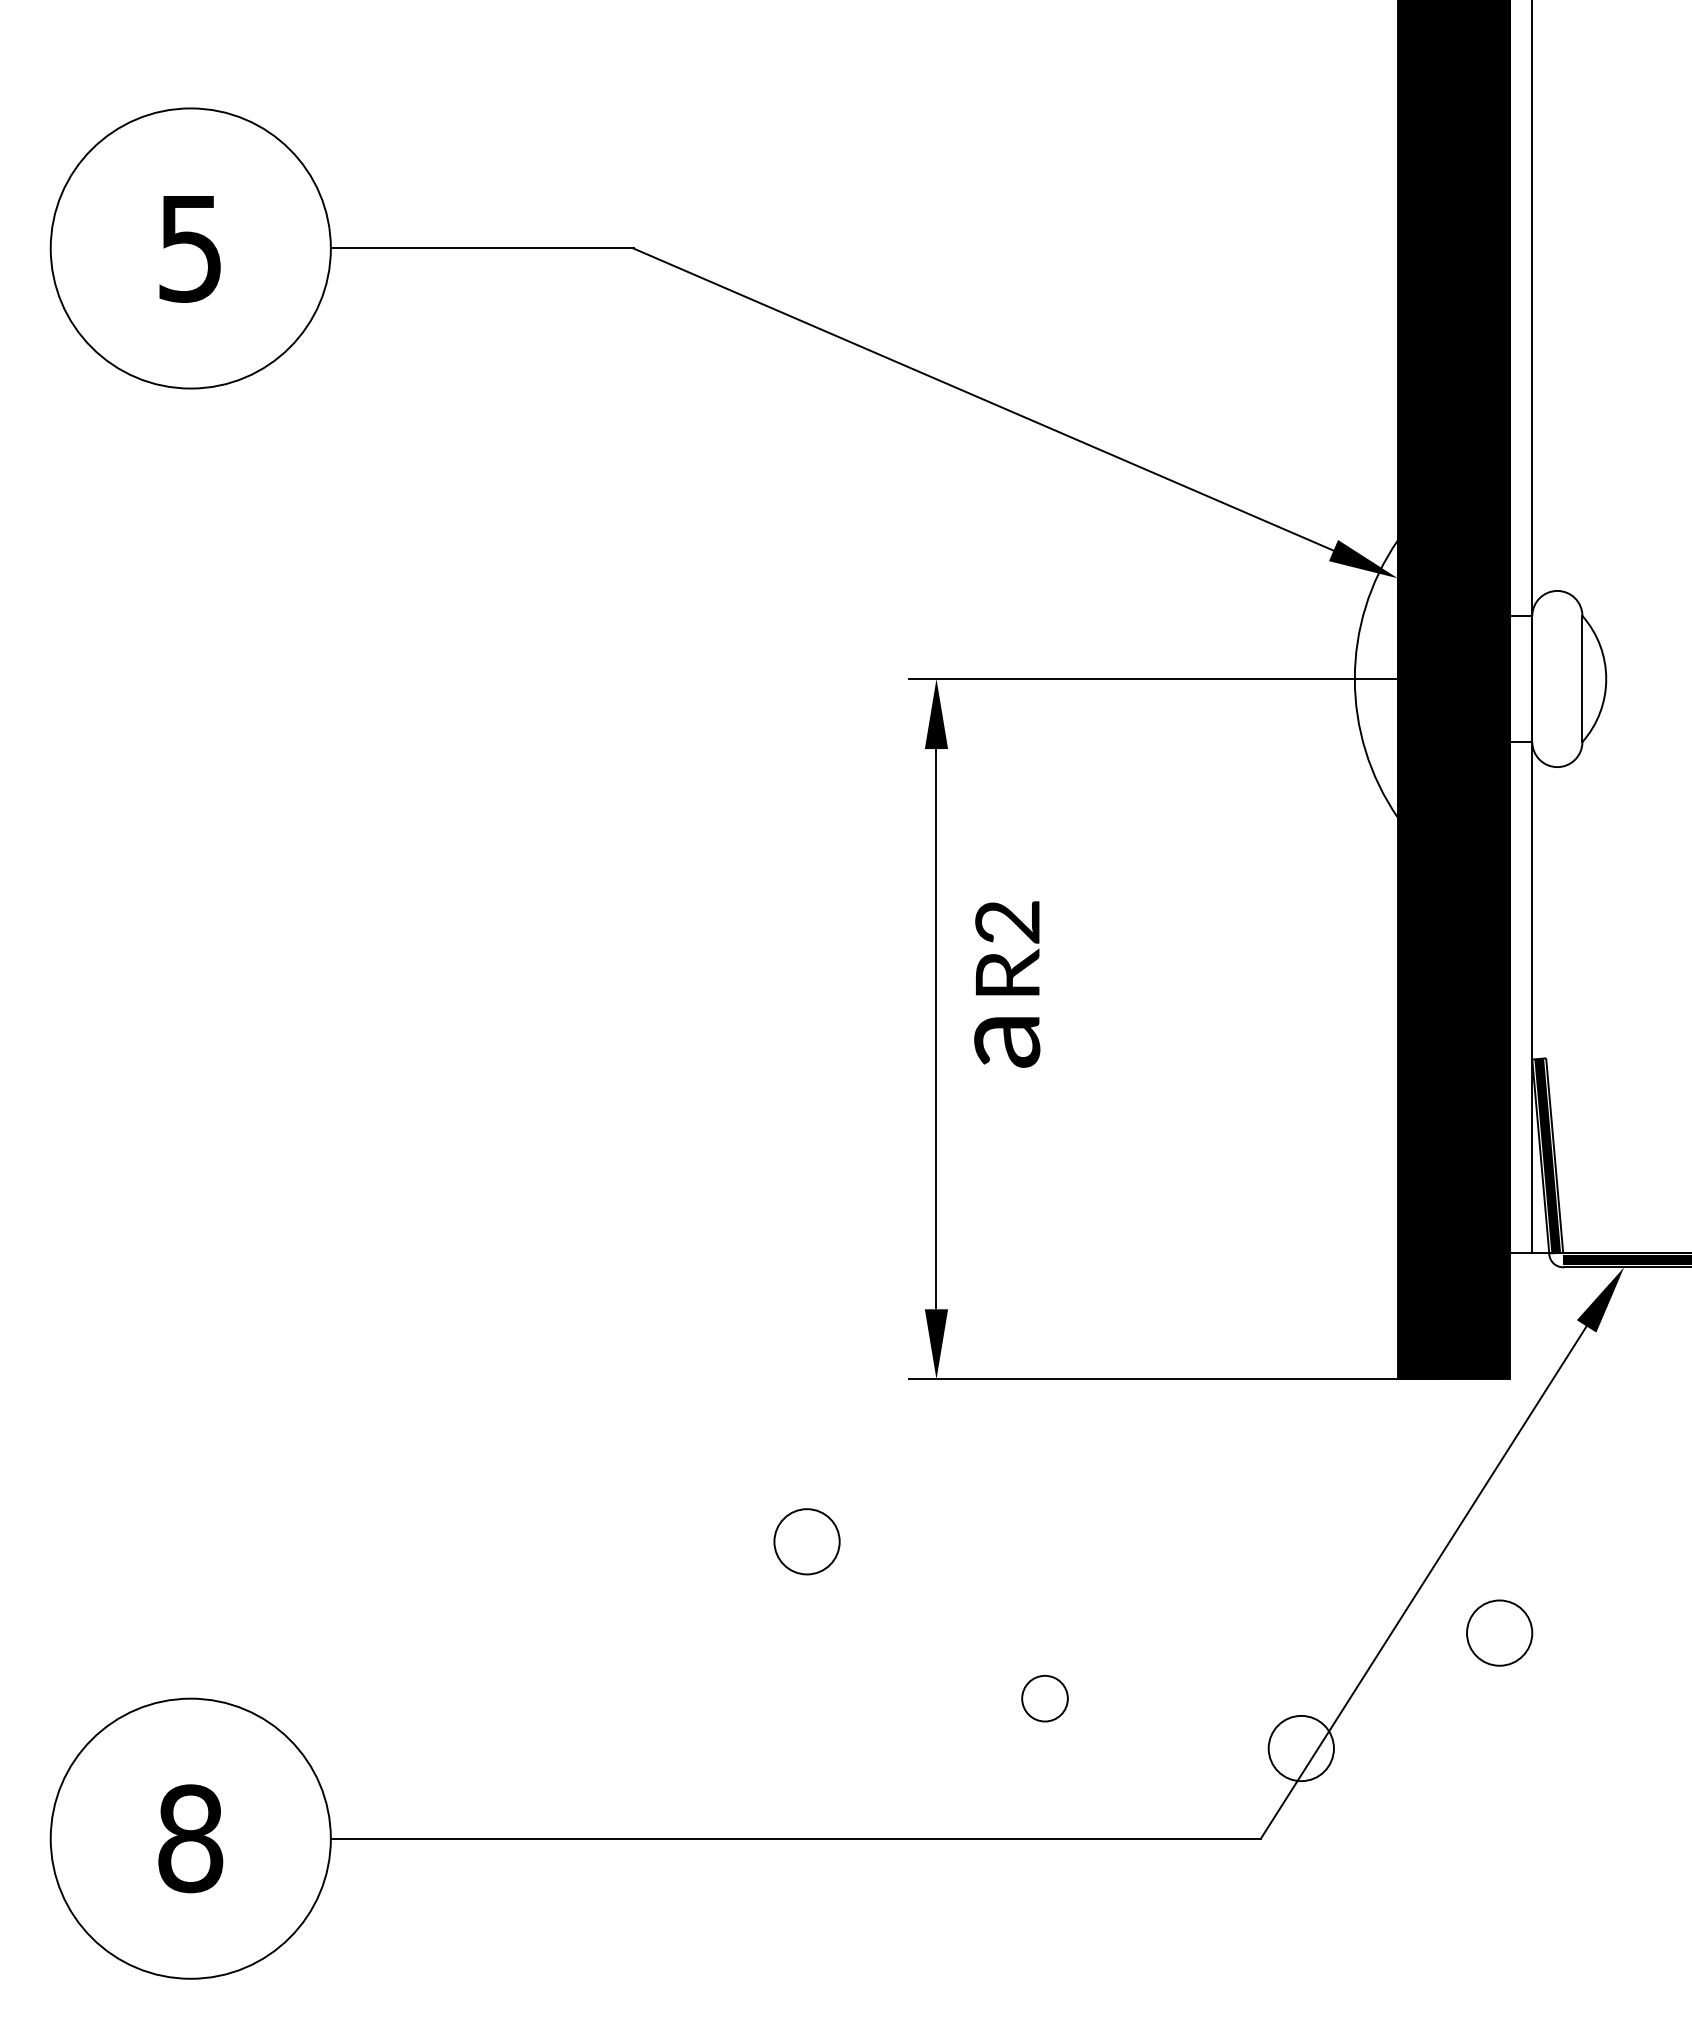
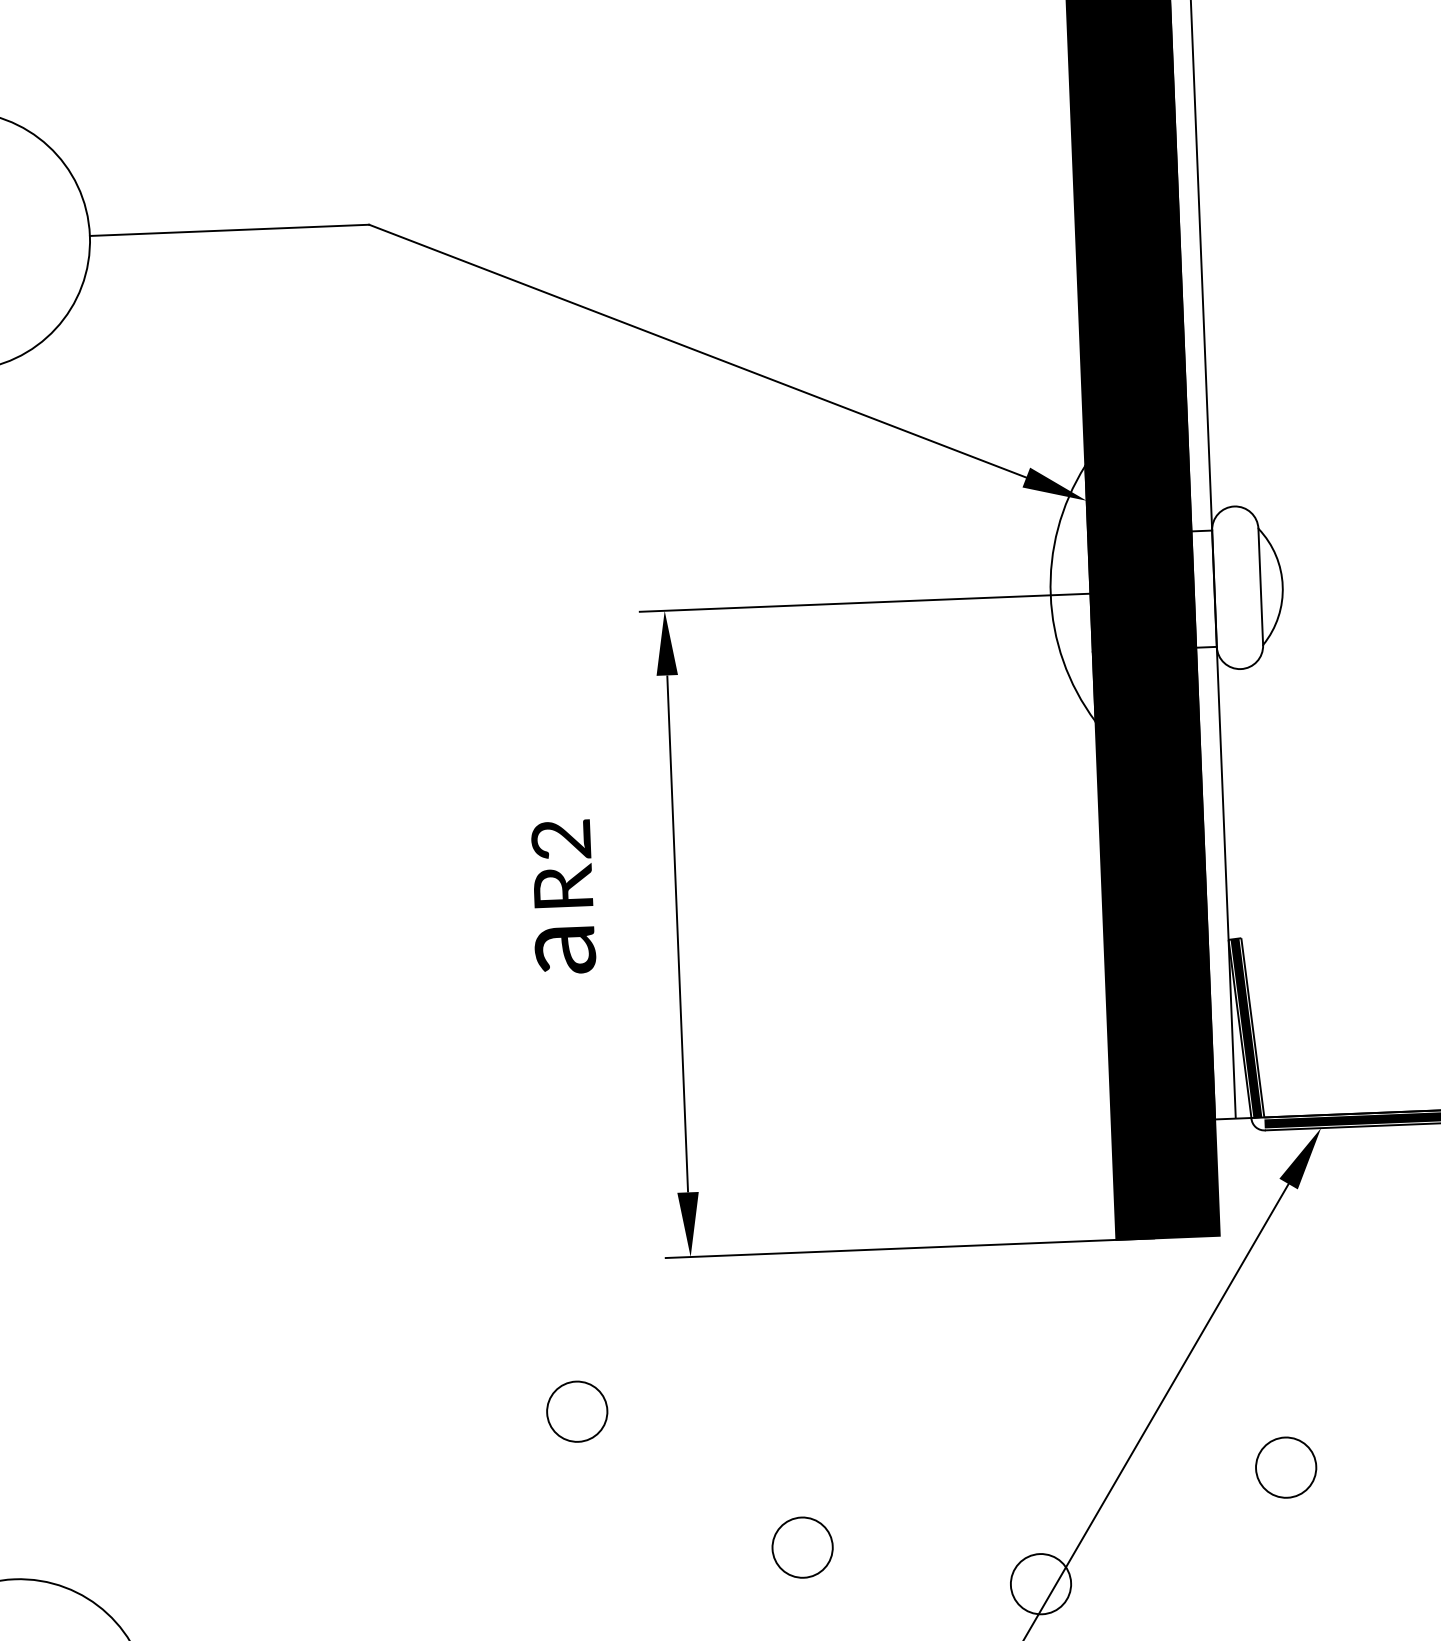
text: (1007, 984) -> (563, 897), moved
circle: (1499, 1632) -> (1286, 1467), moved
circle: (1044, 1698) -> (802, 1547), size x1.43

